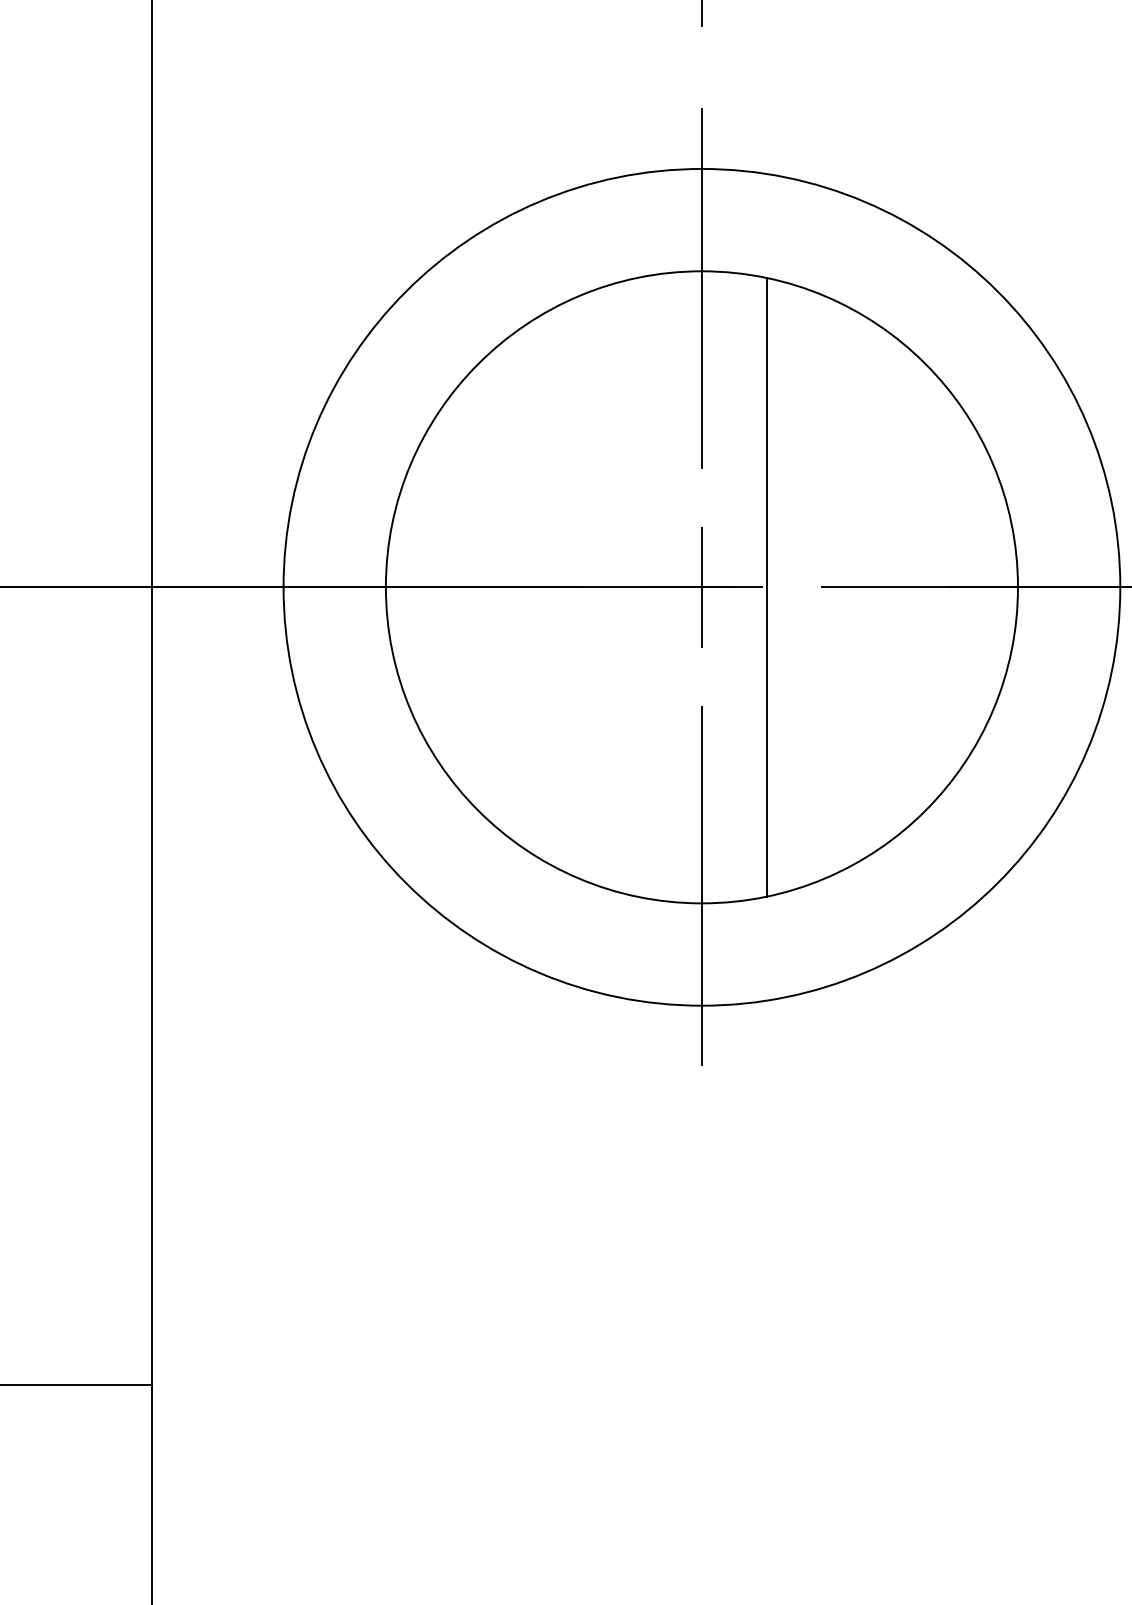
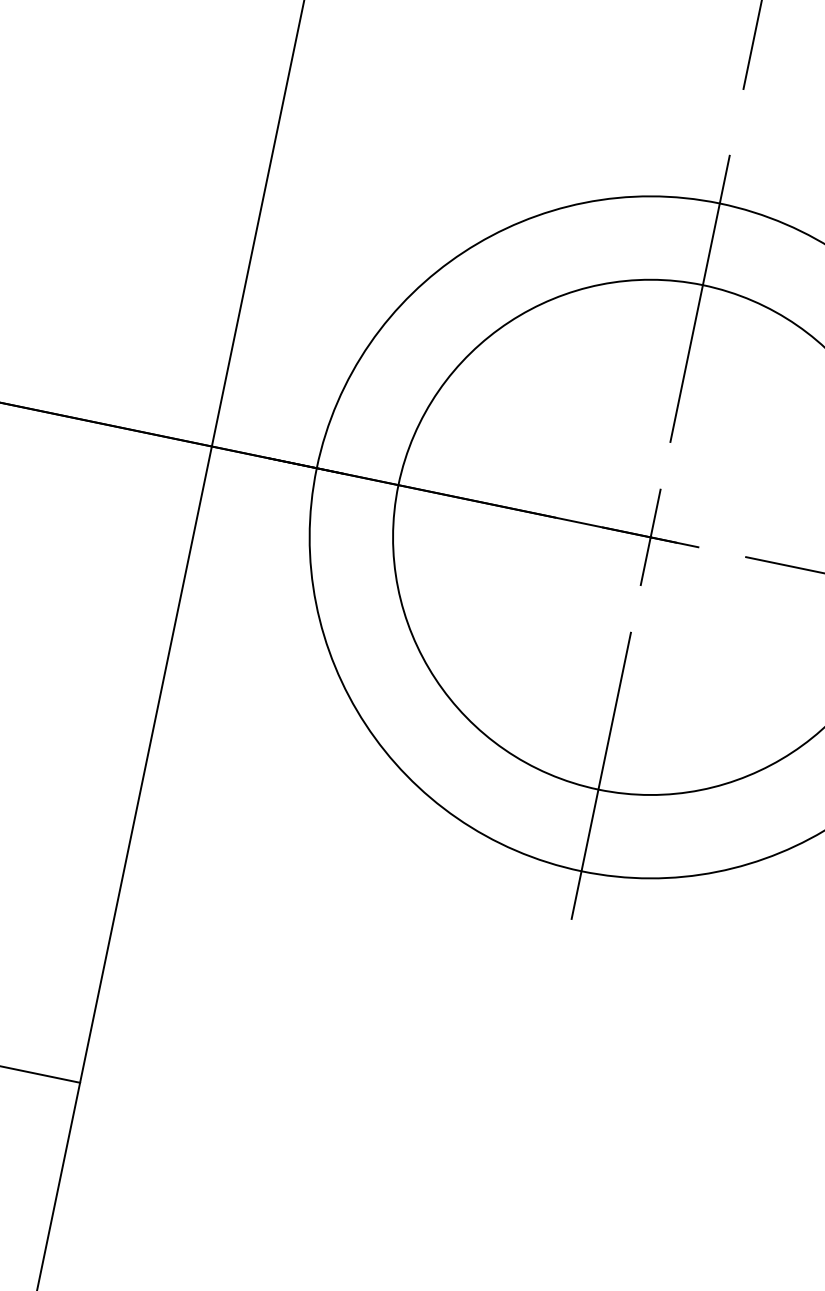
line: (767, 587) -> (702, 548), removed

